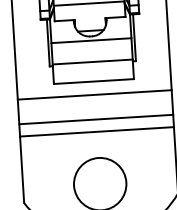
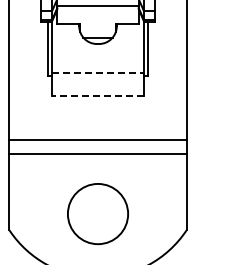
line: (90, 40) -> (97, 48), removed
line: (93, 62) -> (98, 73), solid -> dashed
line: (93, 81) -> (97, 95), solid -> dashed
line: (94, 95) -> (97, 111), removed

